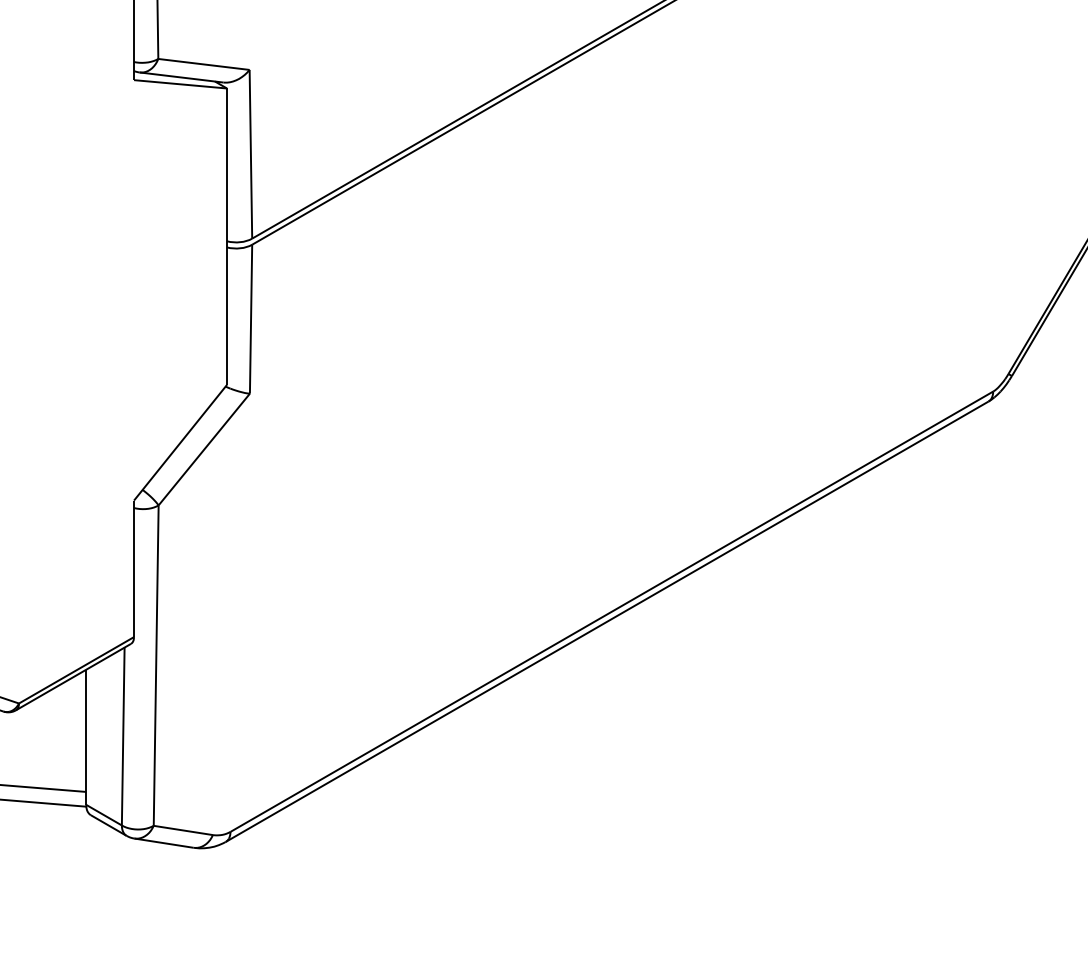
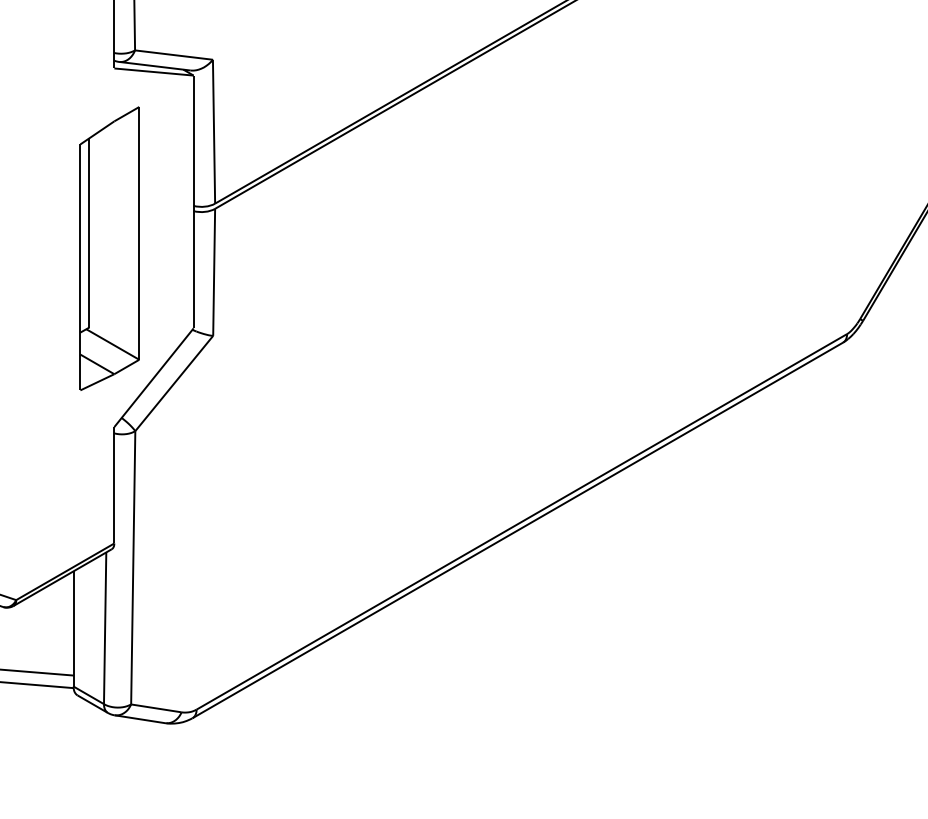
part: (128, 291) -> (109, 248), added

